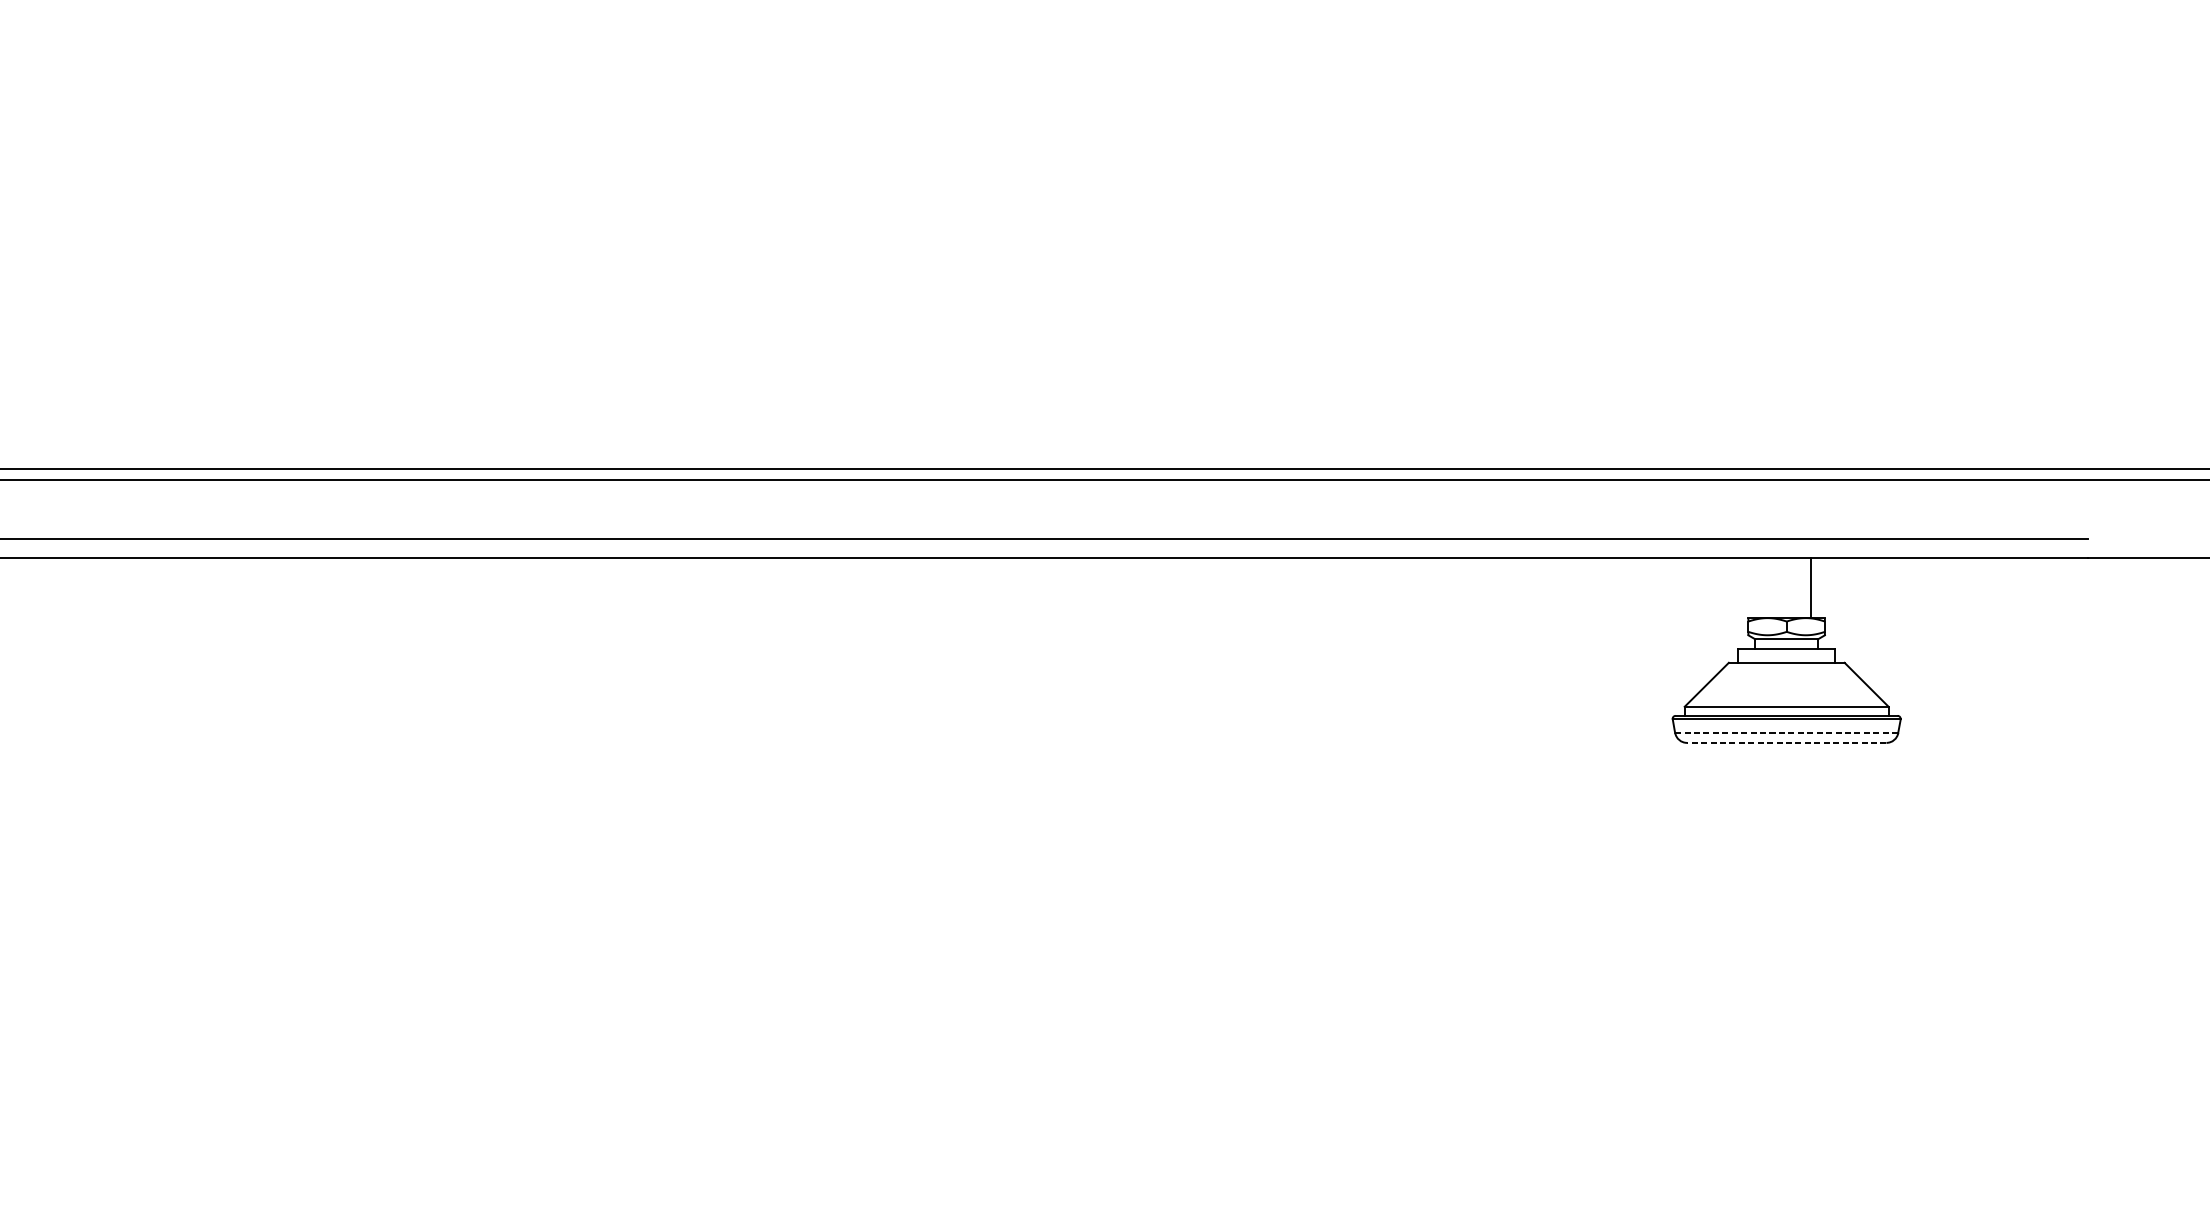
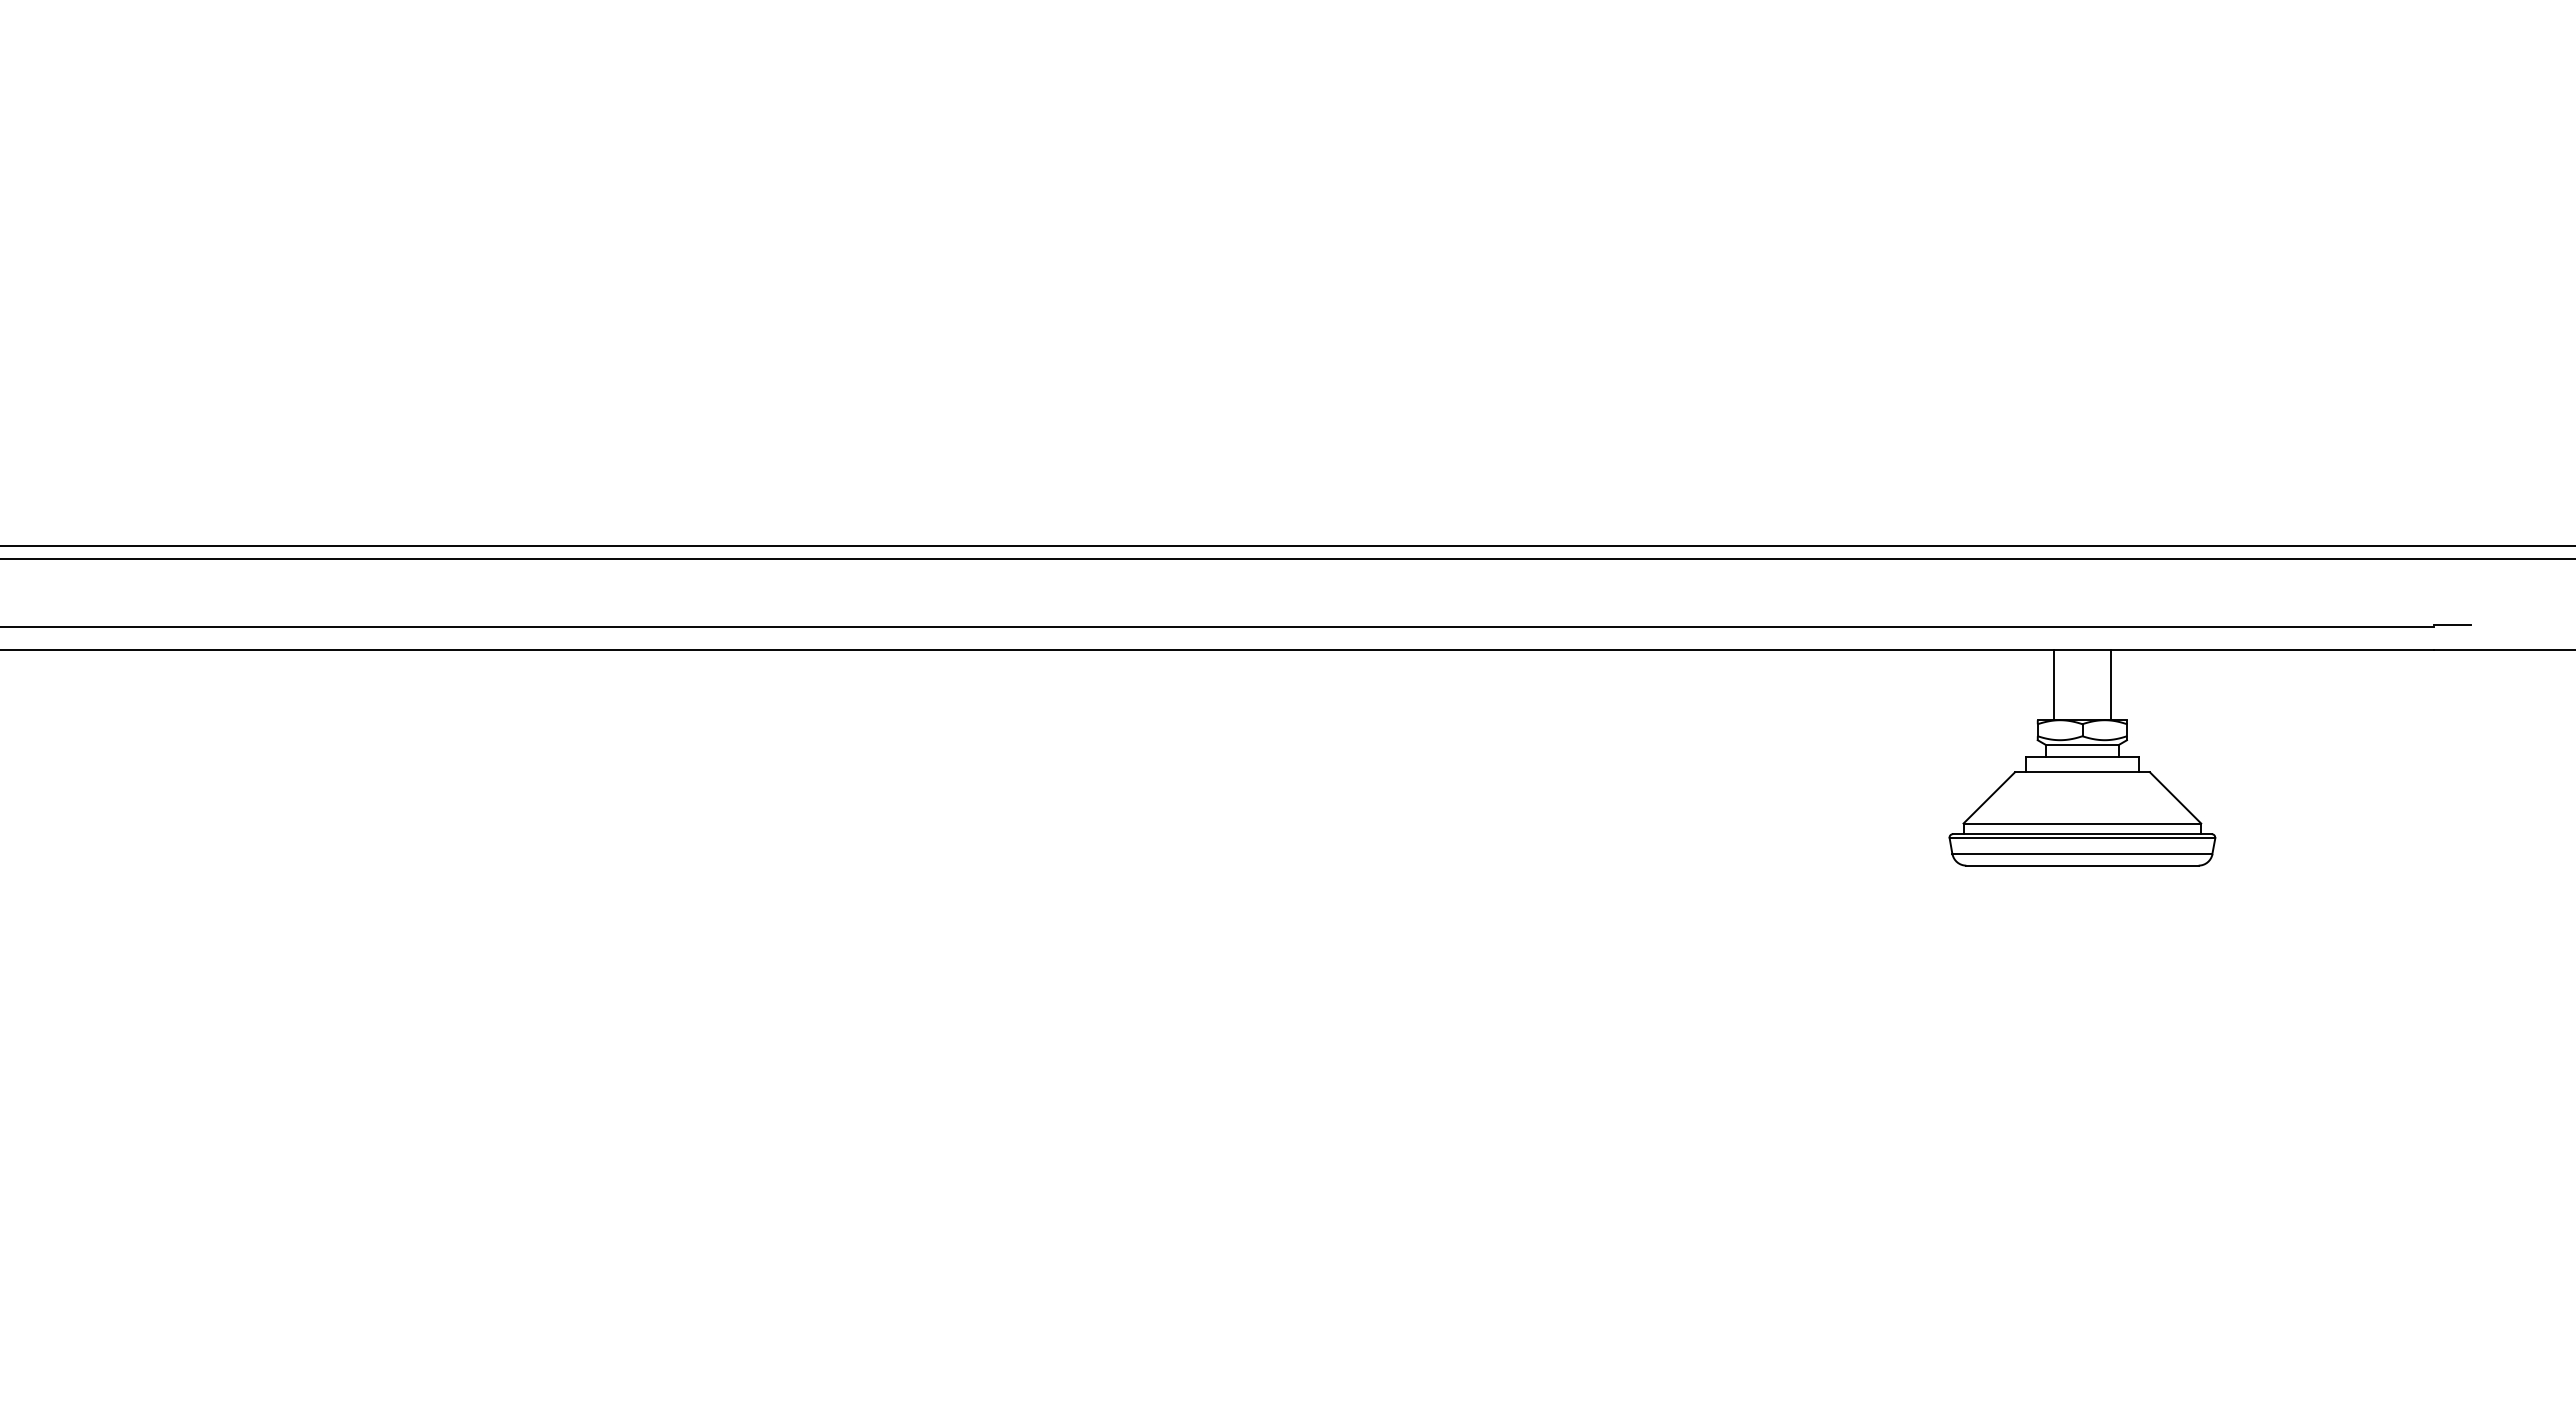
line: (2103, 535) -> (2451, 624), added
line: (1762, 588) -> (2054, 685), added
line: (1786, 733) -> (2082, 854), dashed -> solid
line: (1785, 742) -> (2081, 865), dashed -> solid

